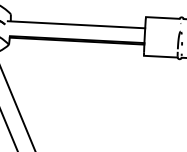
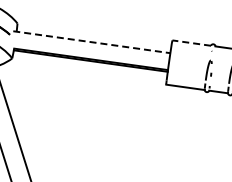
line: (162, 18) -> (191, 43), solid -> dashed
line: (77, 24) -> (92, 42), solid -> dashed

